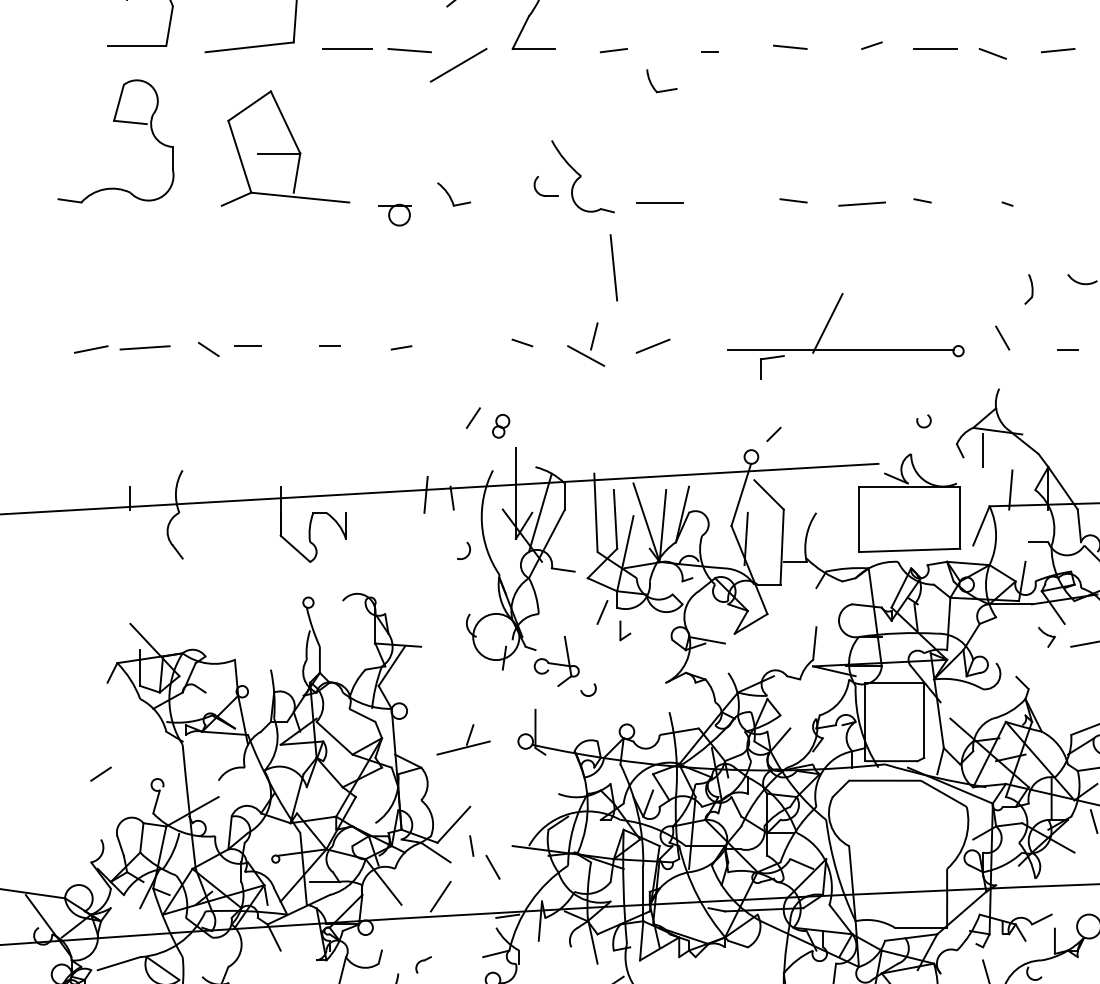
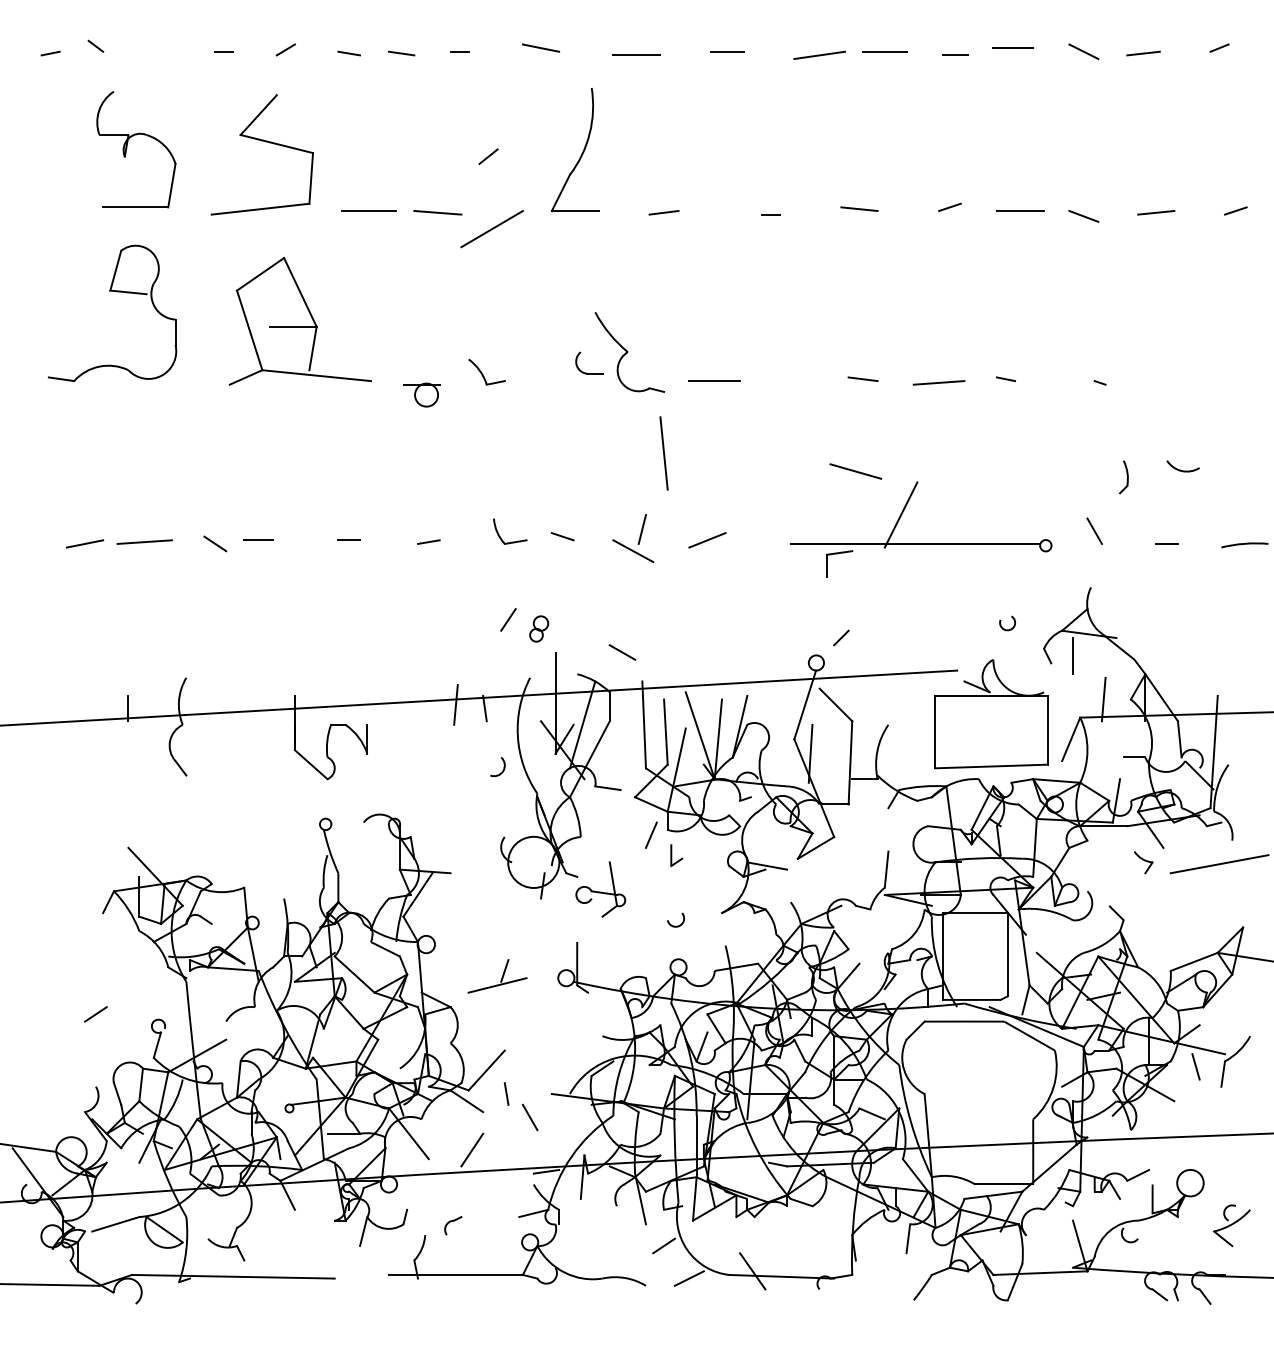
part: (663, 90) -> (511, 541), moved
line: (786, 284) -> (855, 471), added
line: (576, 447) -> (622, 652), added
arc: (591, 693) -> (679, 924), moved

